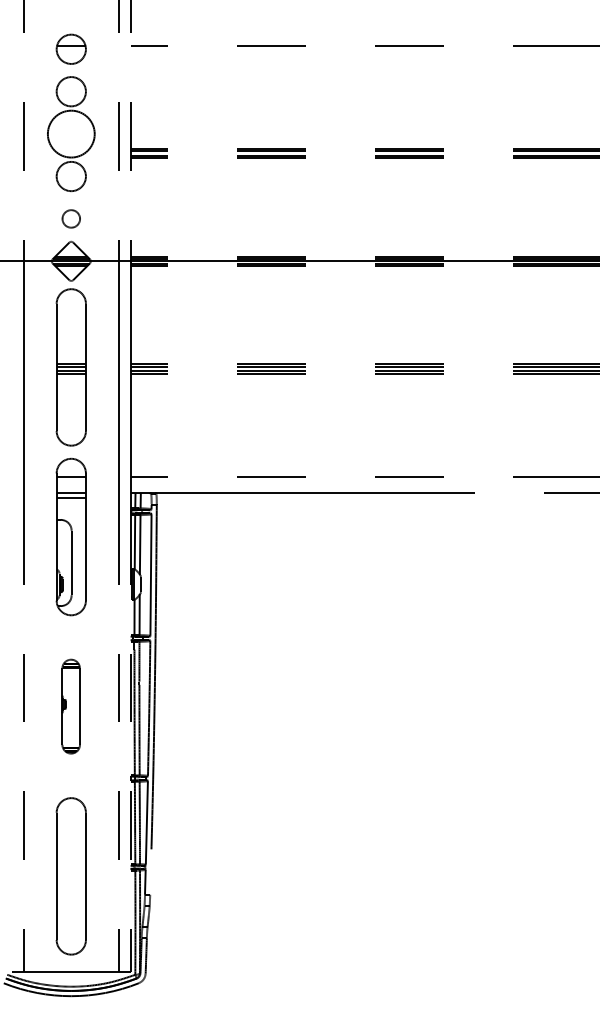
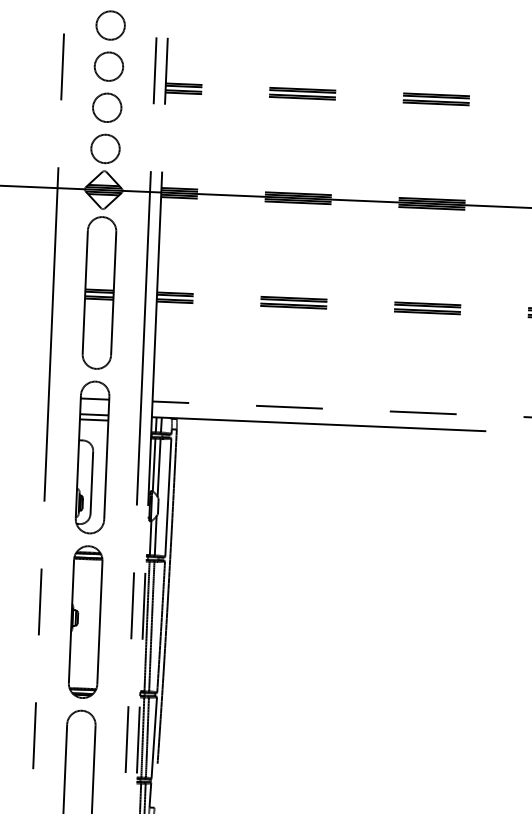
circle: (70, 133) -> (108, 66), size x0.62
circle: (70, 218) -> (104, 148), size x1.67
part: (70, 706) -> (84, 621), size x1.67

